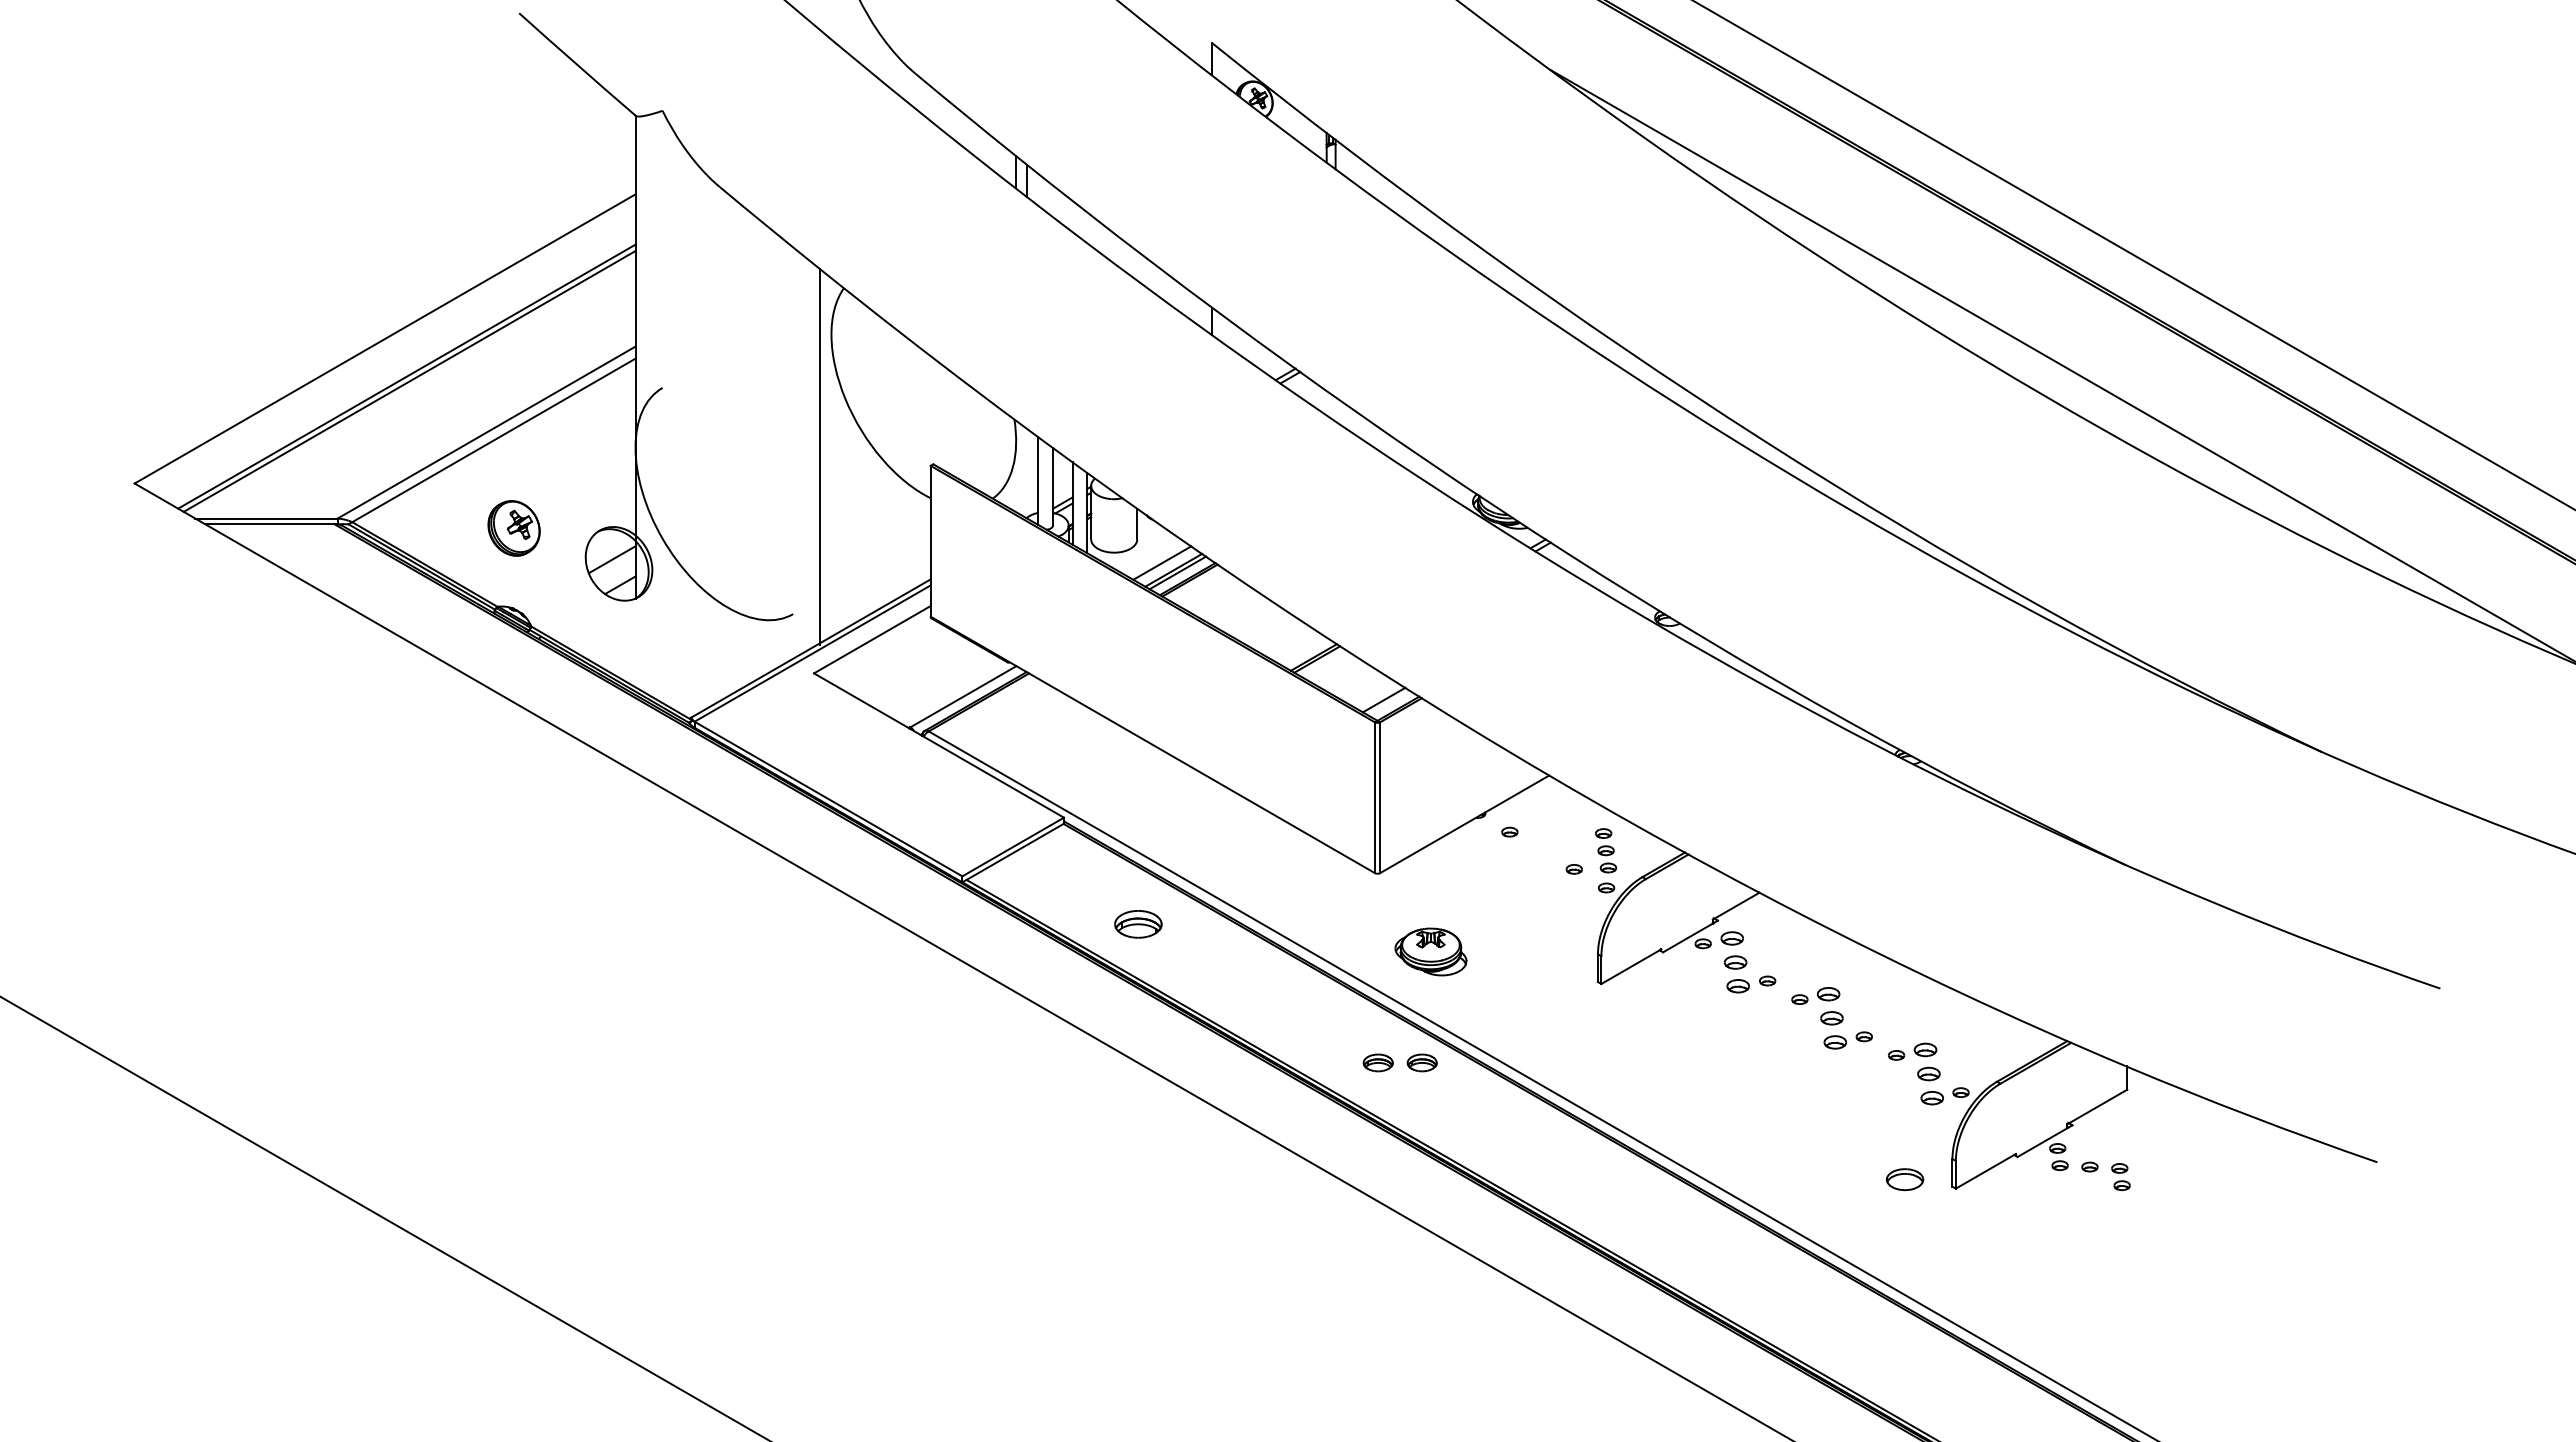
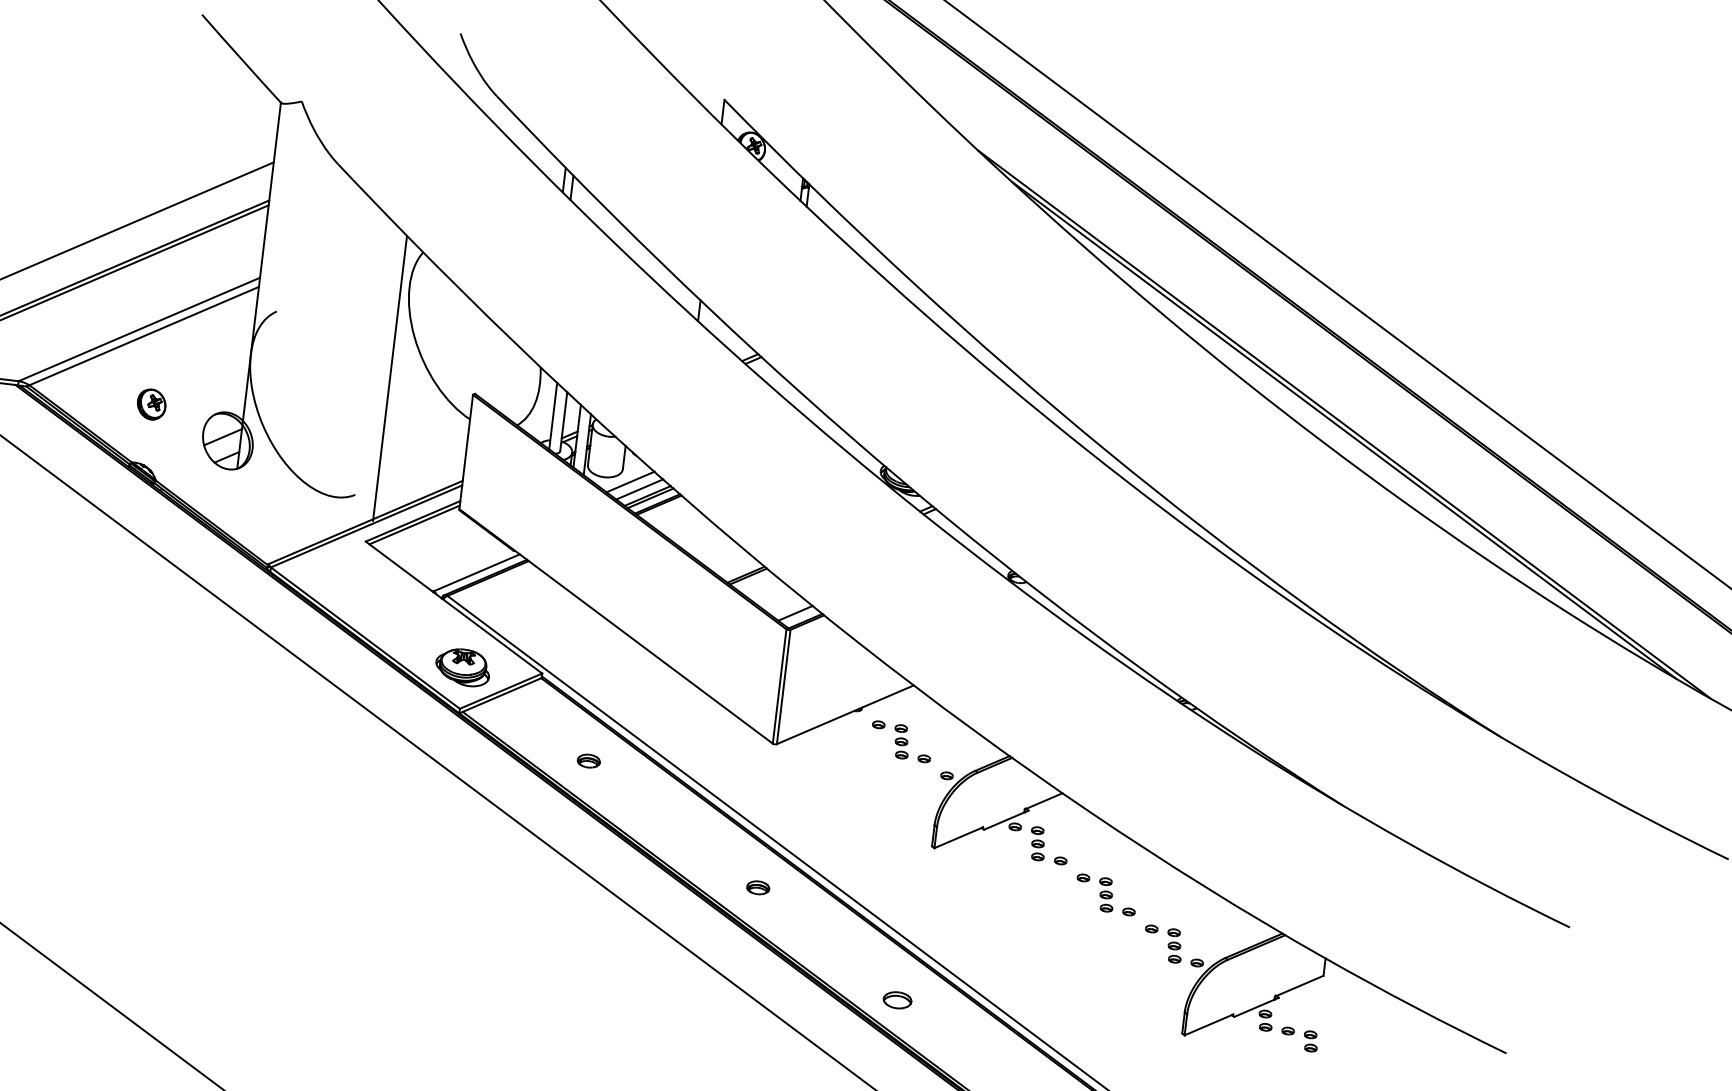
line: (2069, 376) -> (1344, 430), added
part: (514, 527) -> (151, 403), size x0.71
line: (1148, 554) -> (630, 481), added
line: (874, 644) -> (414, 525), added
part: (1606, 850) -> (901, 741), moved
part: (1137, 924) -> (588, 761), size x0.62
part: (1430, 951) -> (462, 666), moved
part: (1734, 961) -> (1037, 843), size x0.71
part: (1832, 1017) -> (1106, 894), size x0.71
part: (1421, 1062) -> (791, 891), removed
part: (1928, 1073) -> (1174, 945), size x0.71
part: (1904, 1179) -> (897, 1000), moved

